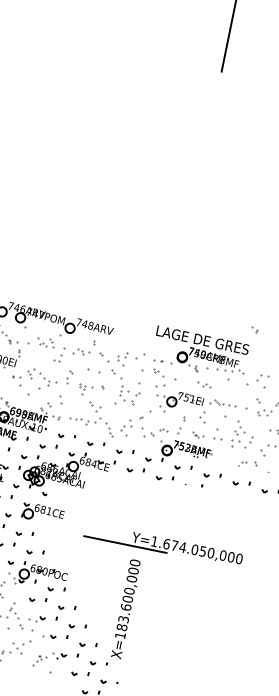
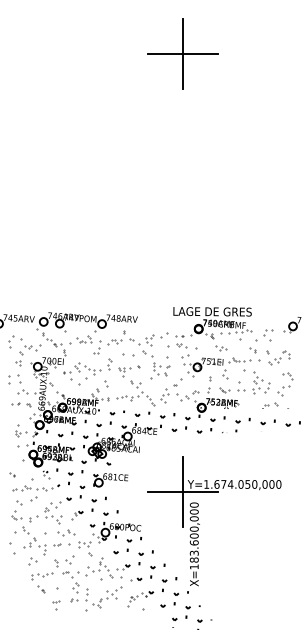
line: (230, 30) -> (183, 53), added
part: (253, 329) -> (252, 350), moved
line: (125, 544) -> (183, 491), added

